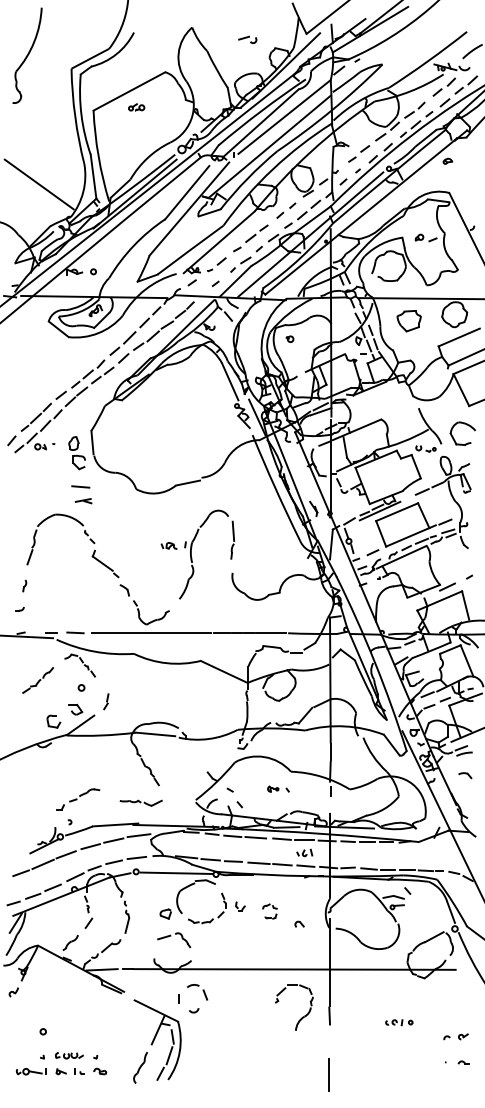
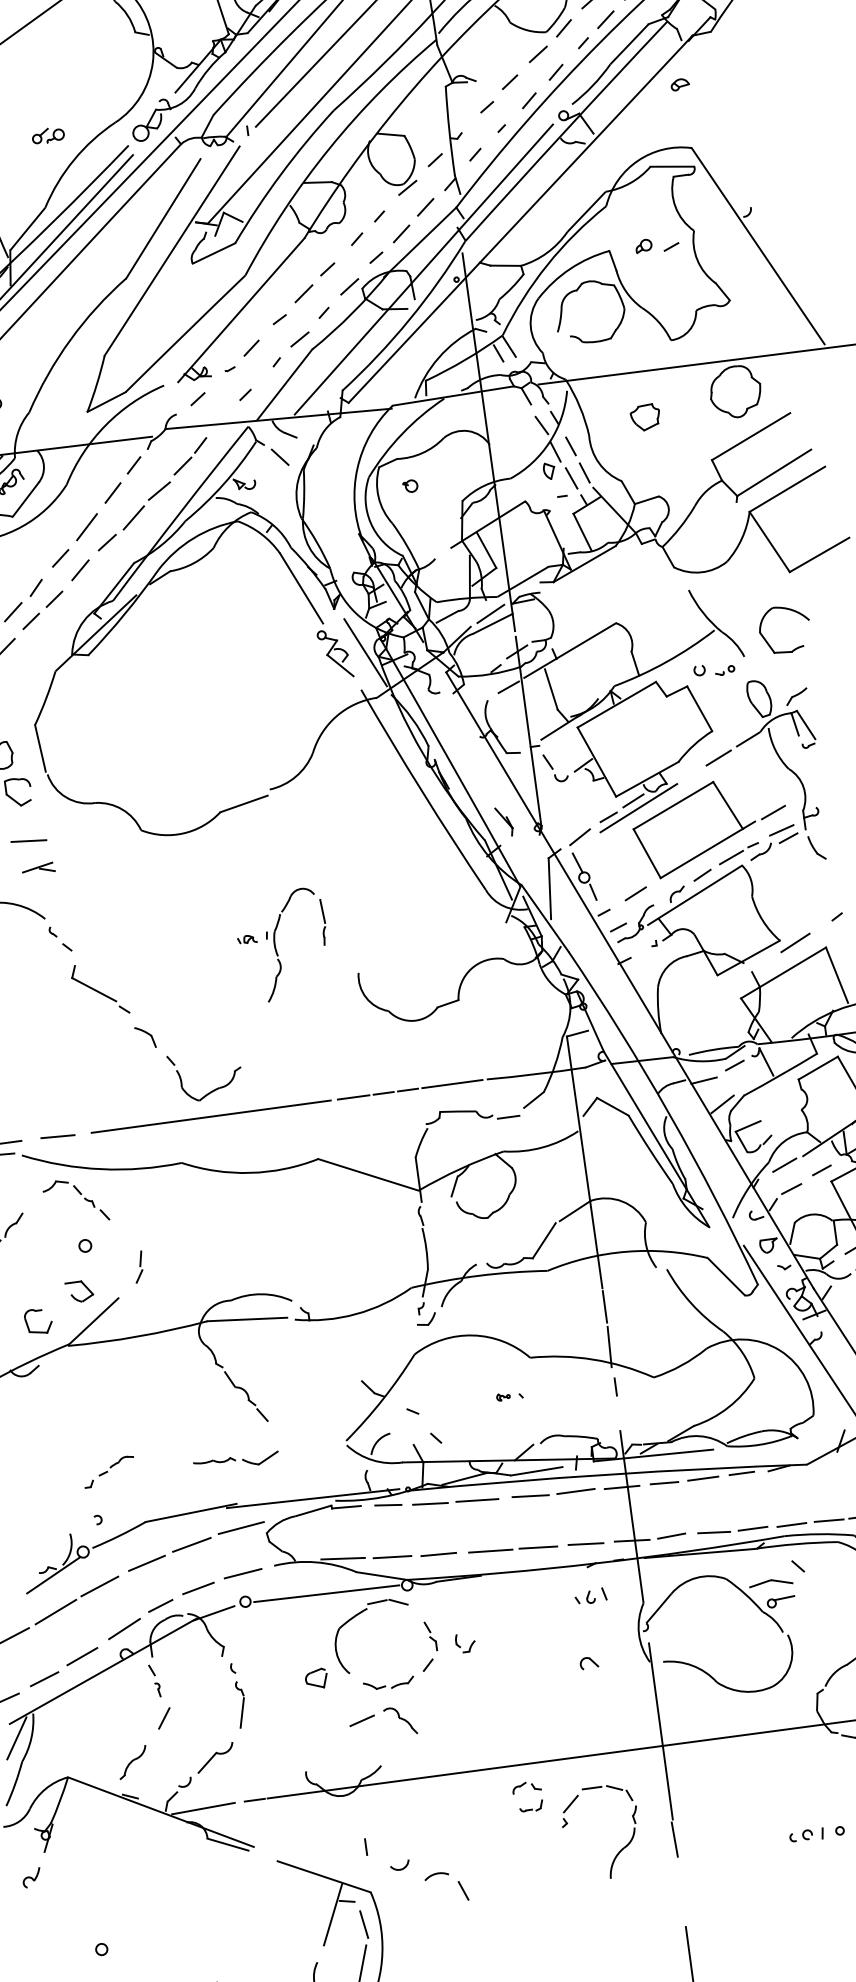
part: (136, 107) -> (47, 135), moved
part: (408, 321) -> (644, 418), size x0.6
part: (197, 554) -> (282, 945), size x0.6
part: (278, 788) -> (509, 1394), size x0.6
part: (78, 799) -> (109, 1471), size x0.6
part: (304, 852) -> (590, 1595), moved
part: (269, 911) -> (527, 1797), moved
part: (174, 939) -> (383, 1721), moved
part: (197, 992) -> (446, 1887), moved

